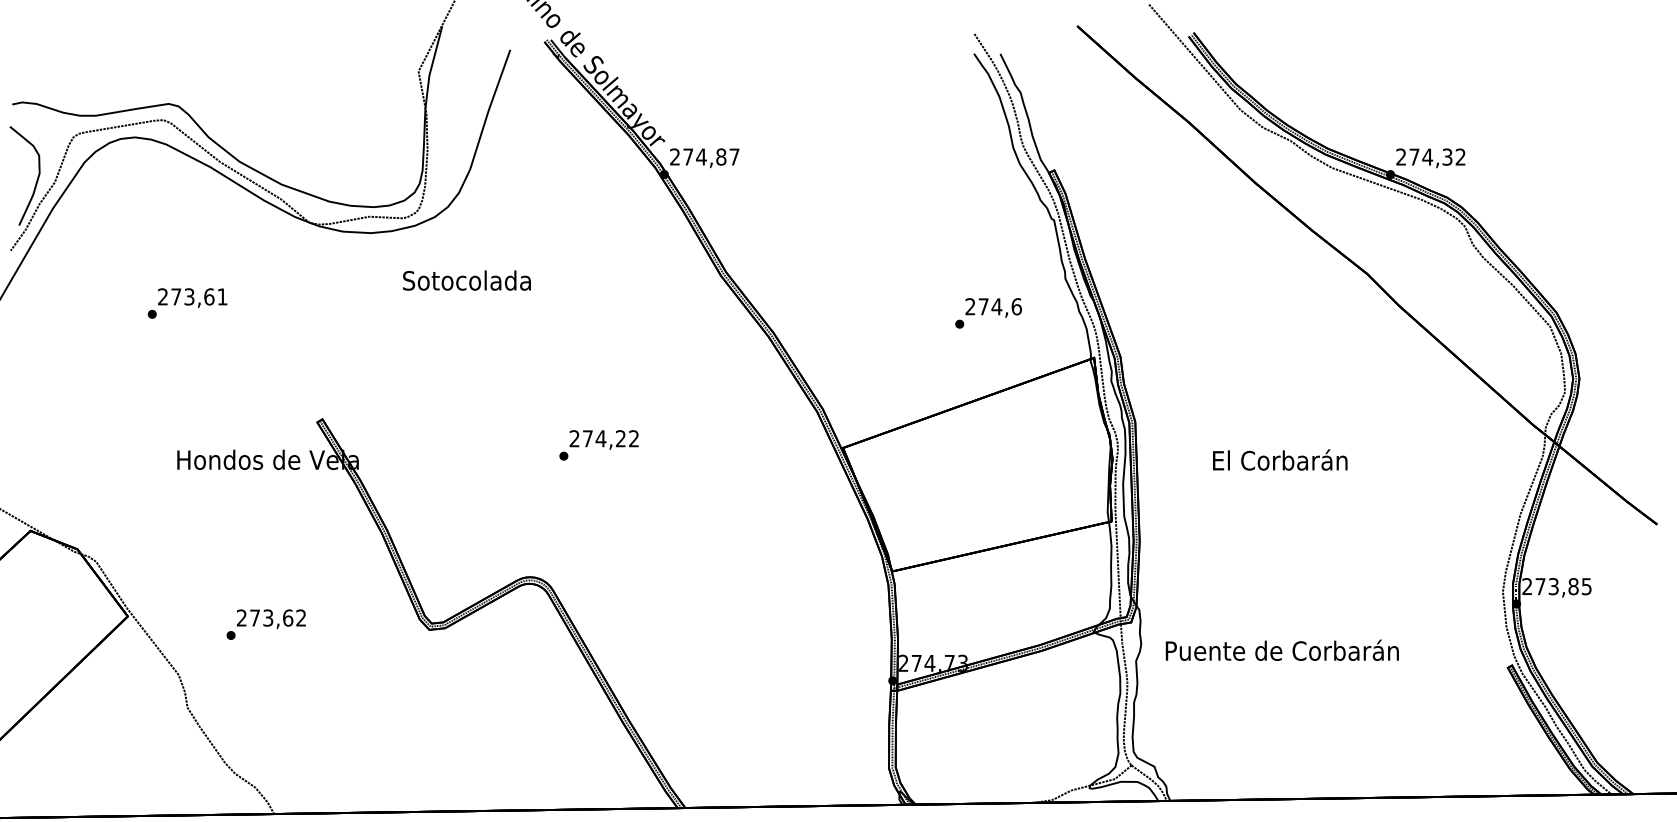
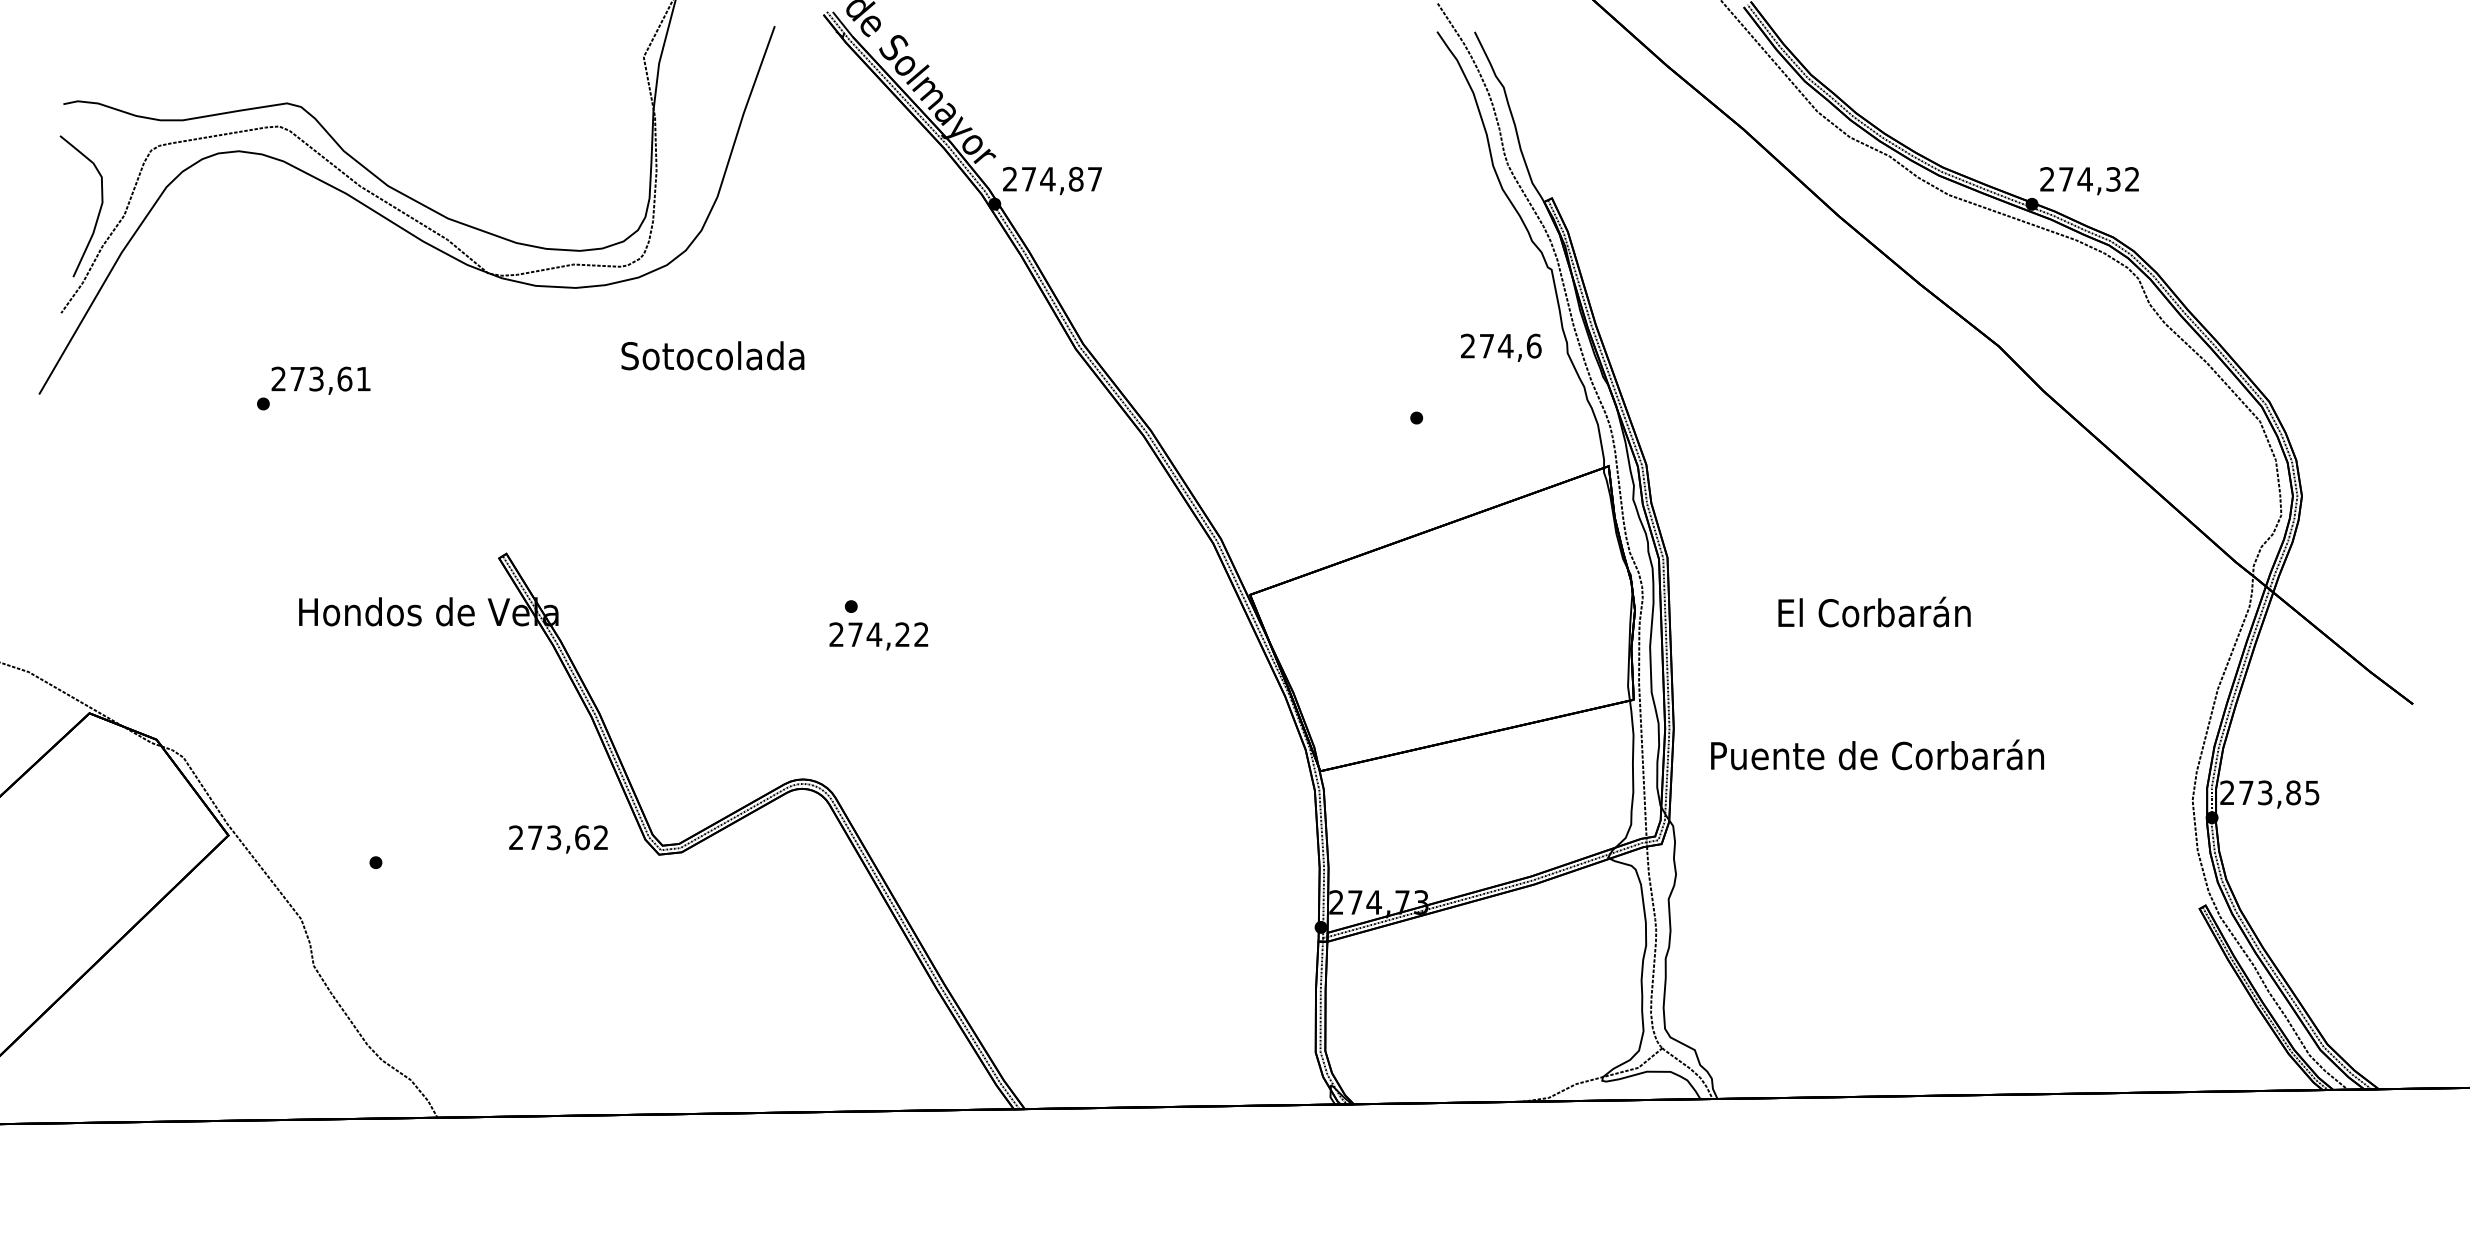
text: (993, 307) -> (1501, 347), moved
text: (603, 440) -> (878, 636), moved
text: (271, 619) -> (558, 839), moved
text: (1282, 650) -> (1877, 754), moved

